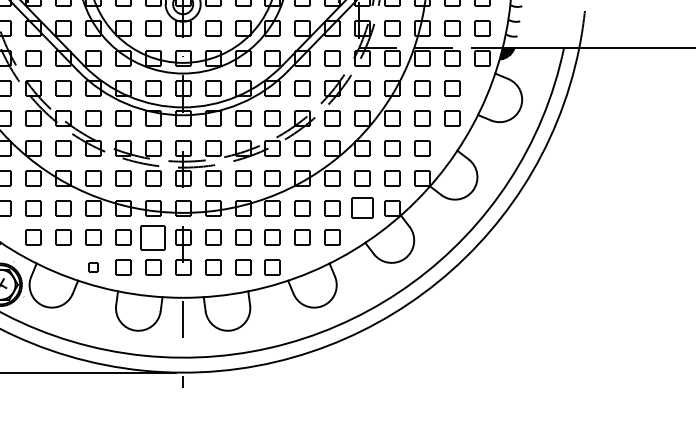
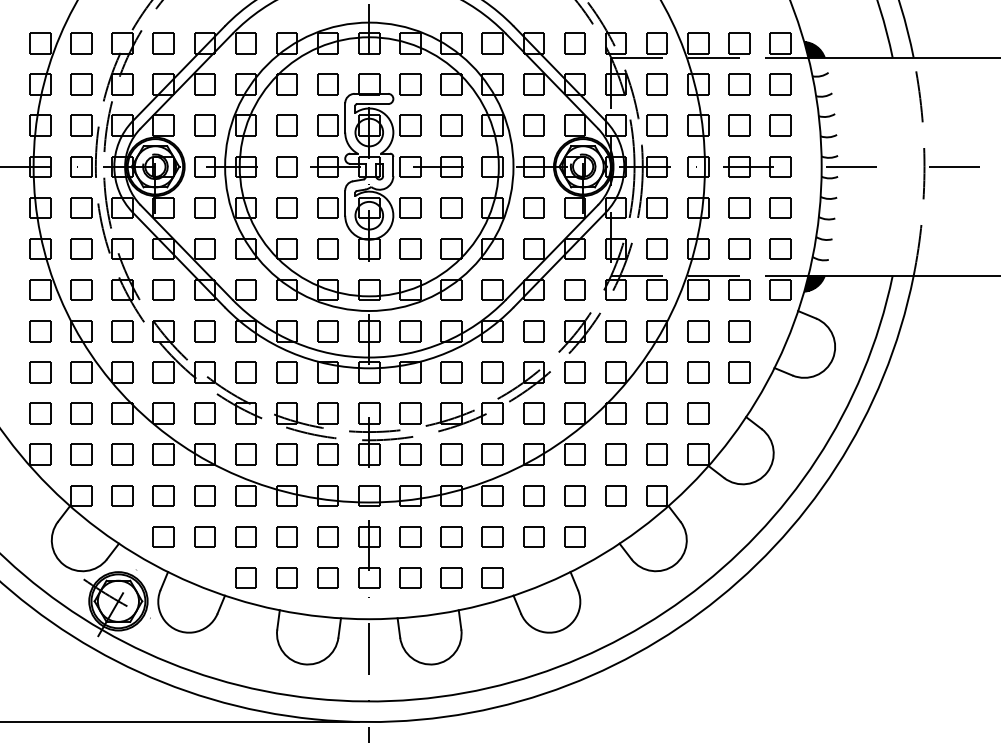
part: (362, 207) -> (615, 495), size x0.71
part: (152, 237) -> (327, 536), size x0.62
part: (93, 267) -> (245, 577), size x1.67

